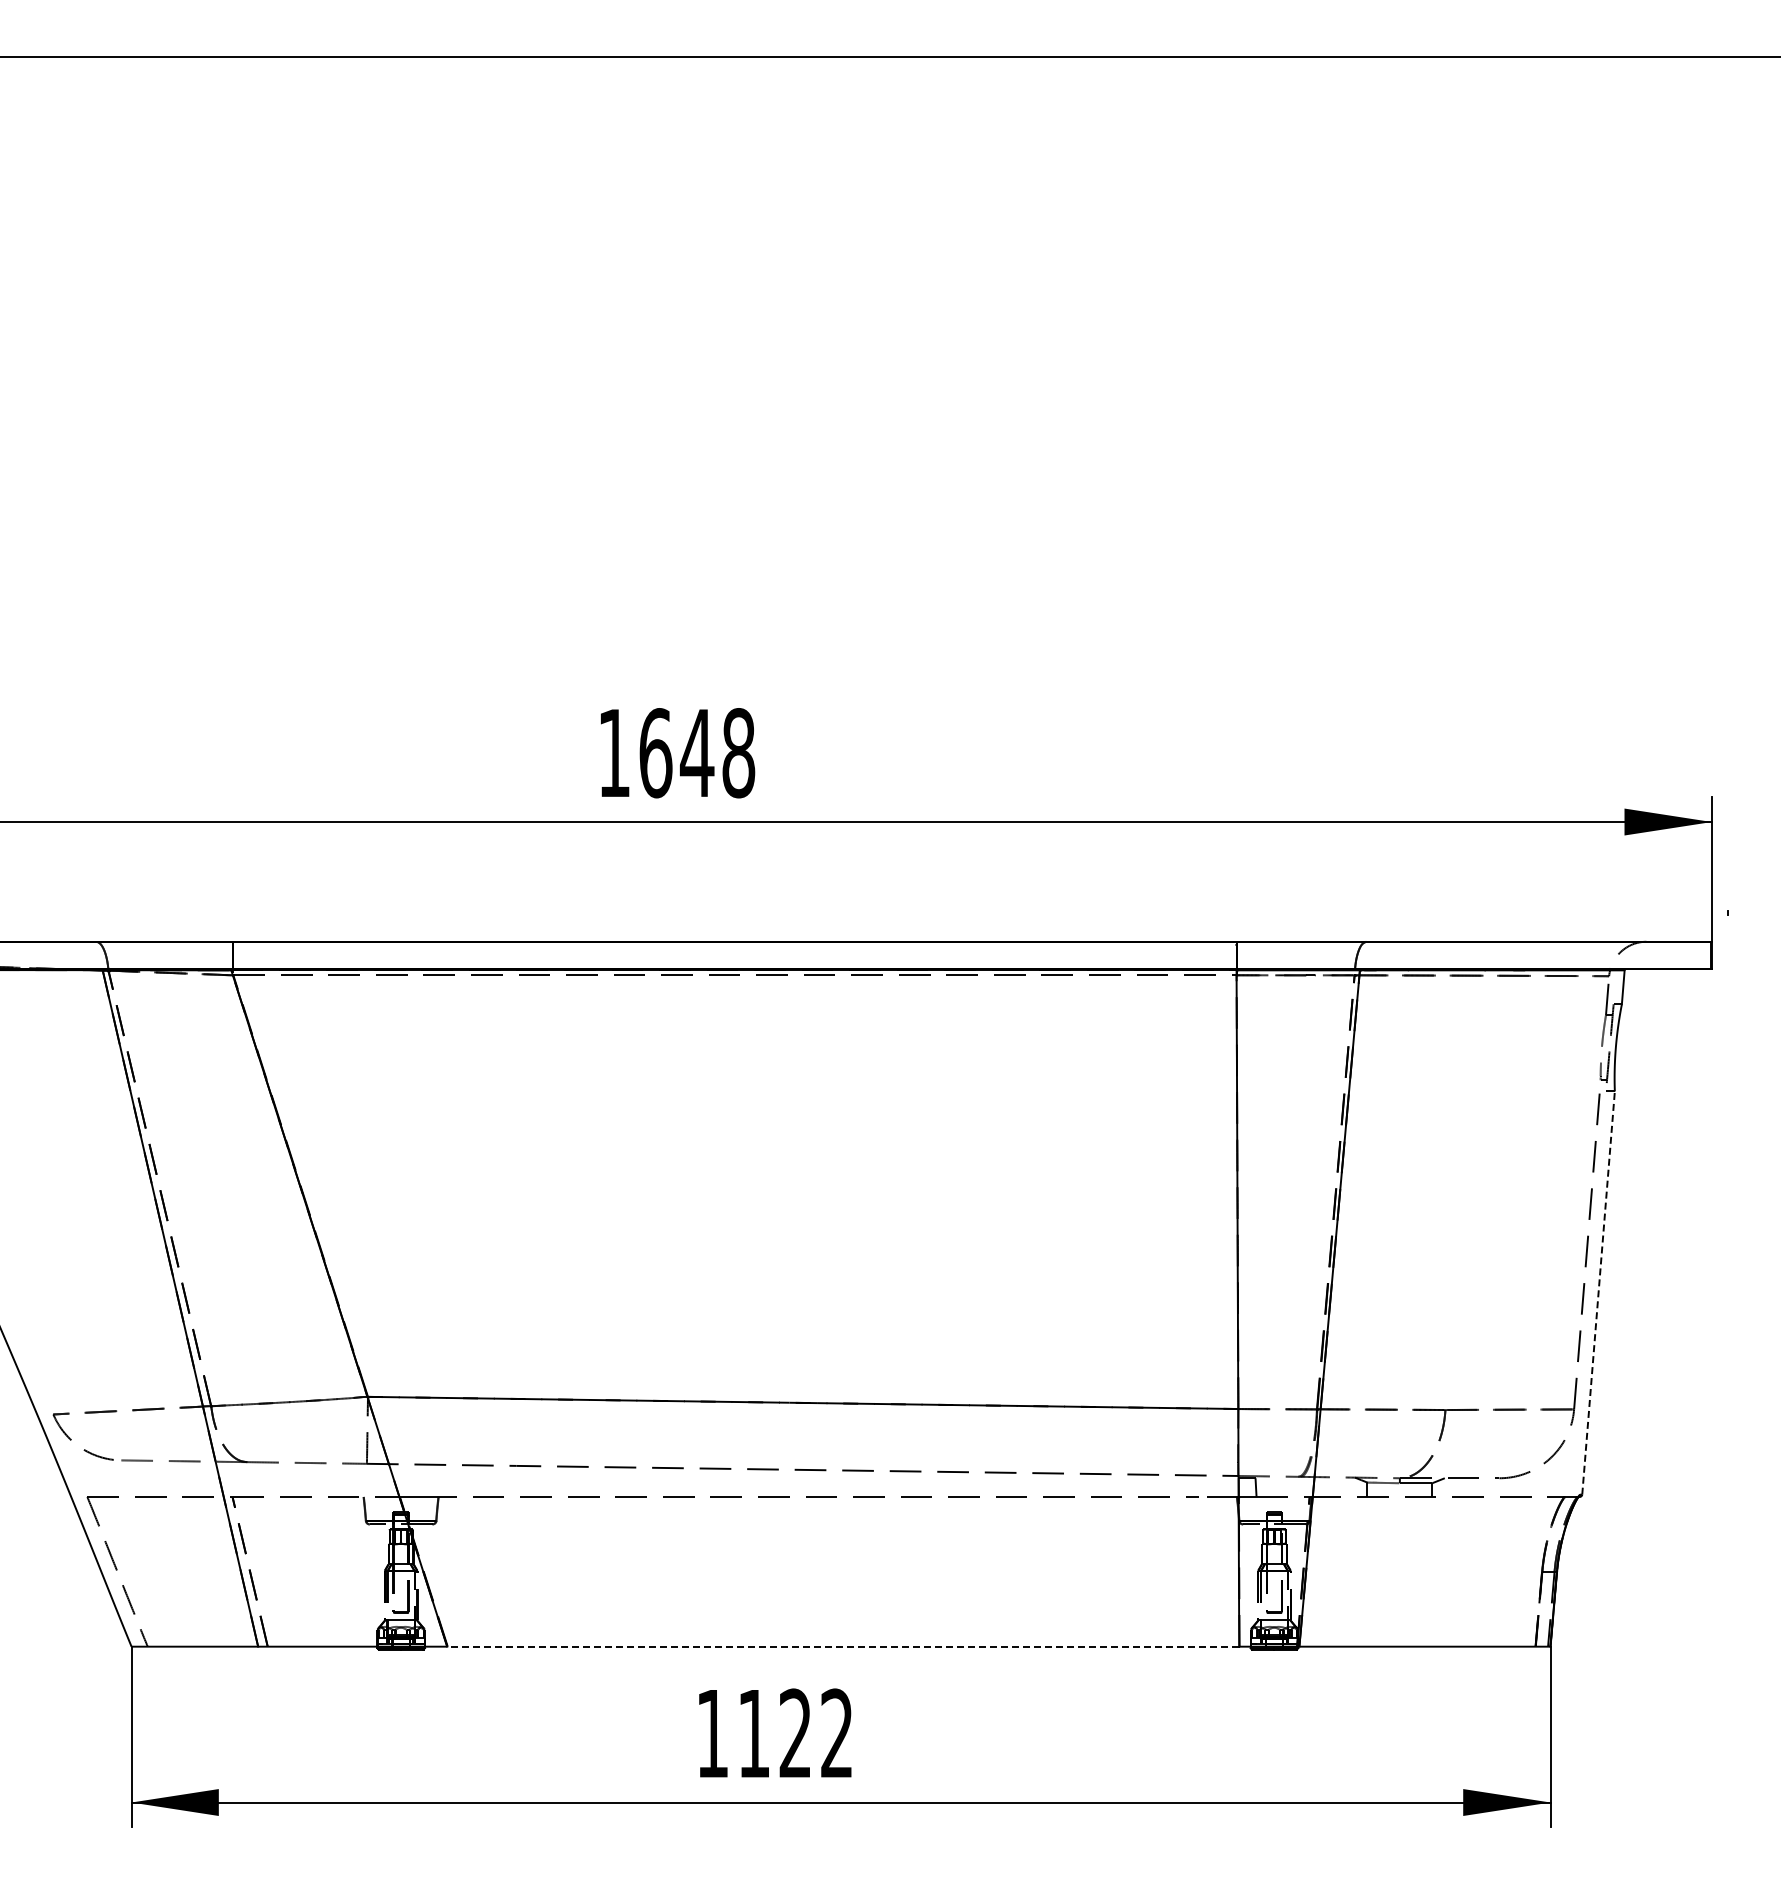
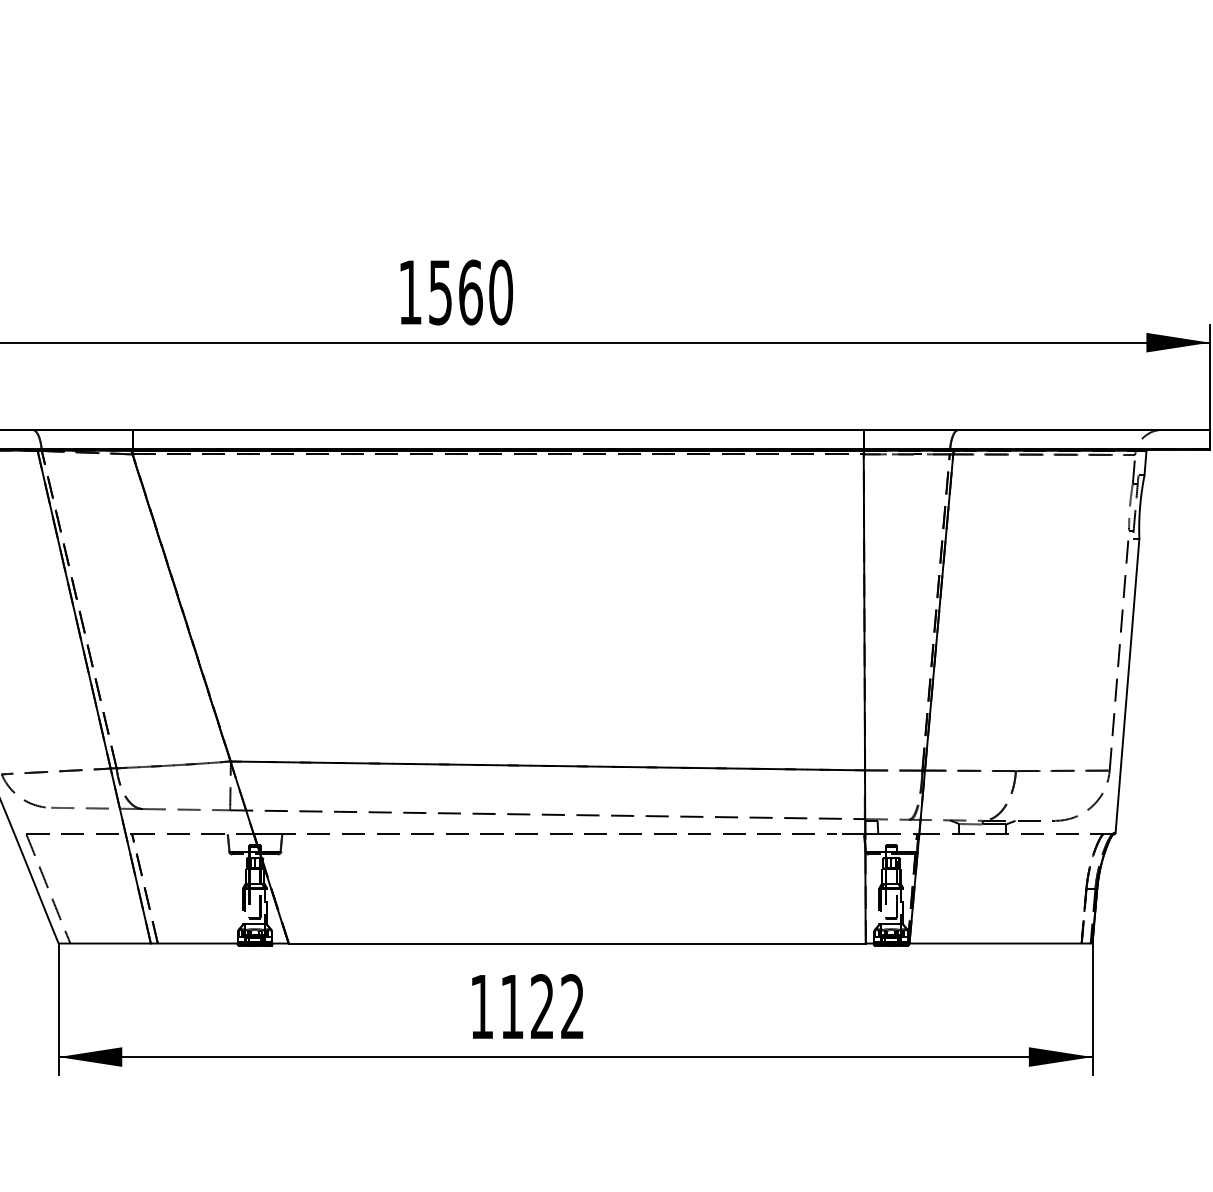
text: (697, 753) -> (470, 292), 1648 -> 1560
line: (1598, 1292) -> (1127, 685), dashed -> solid
line: (843, 1646) -> (577, 943), dashed -> solid

